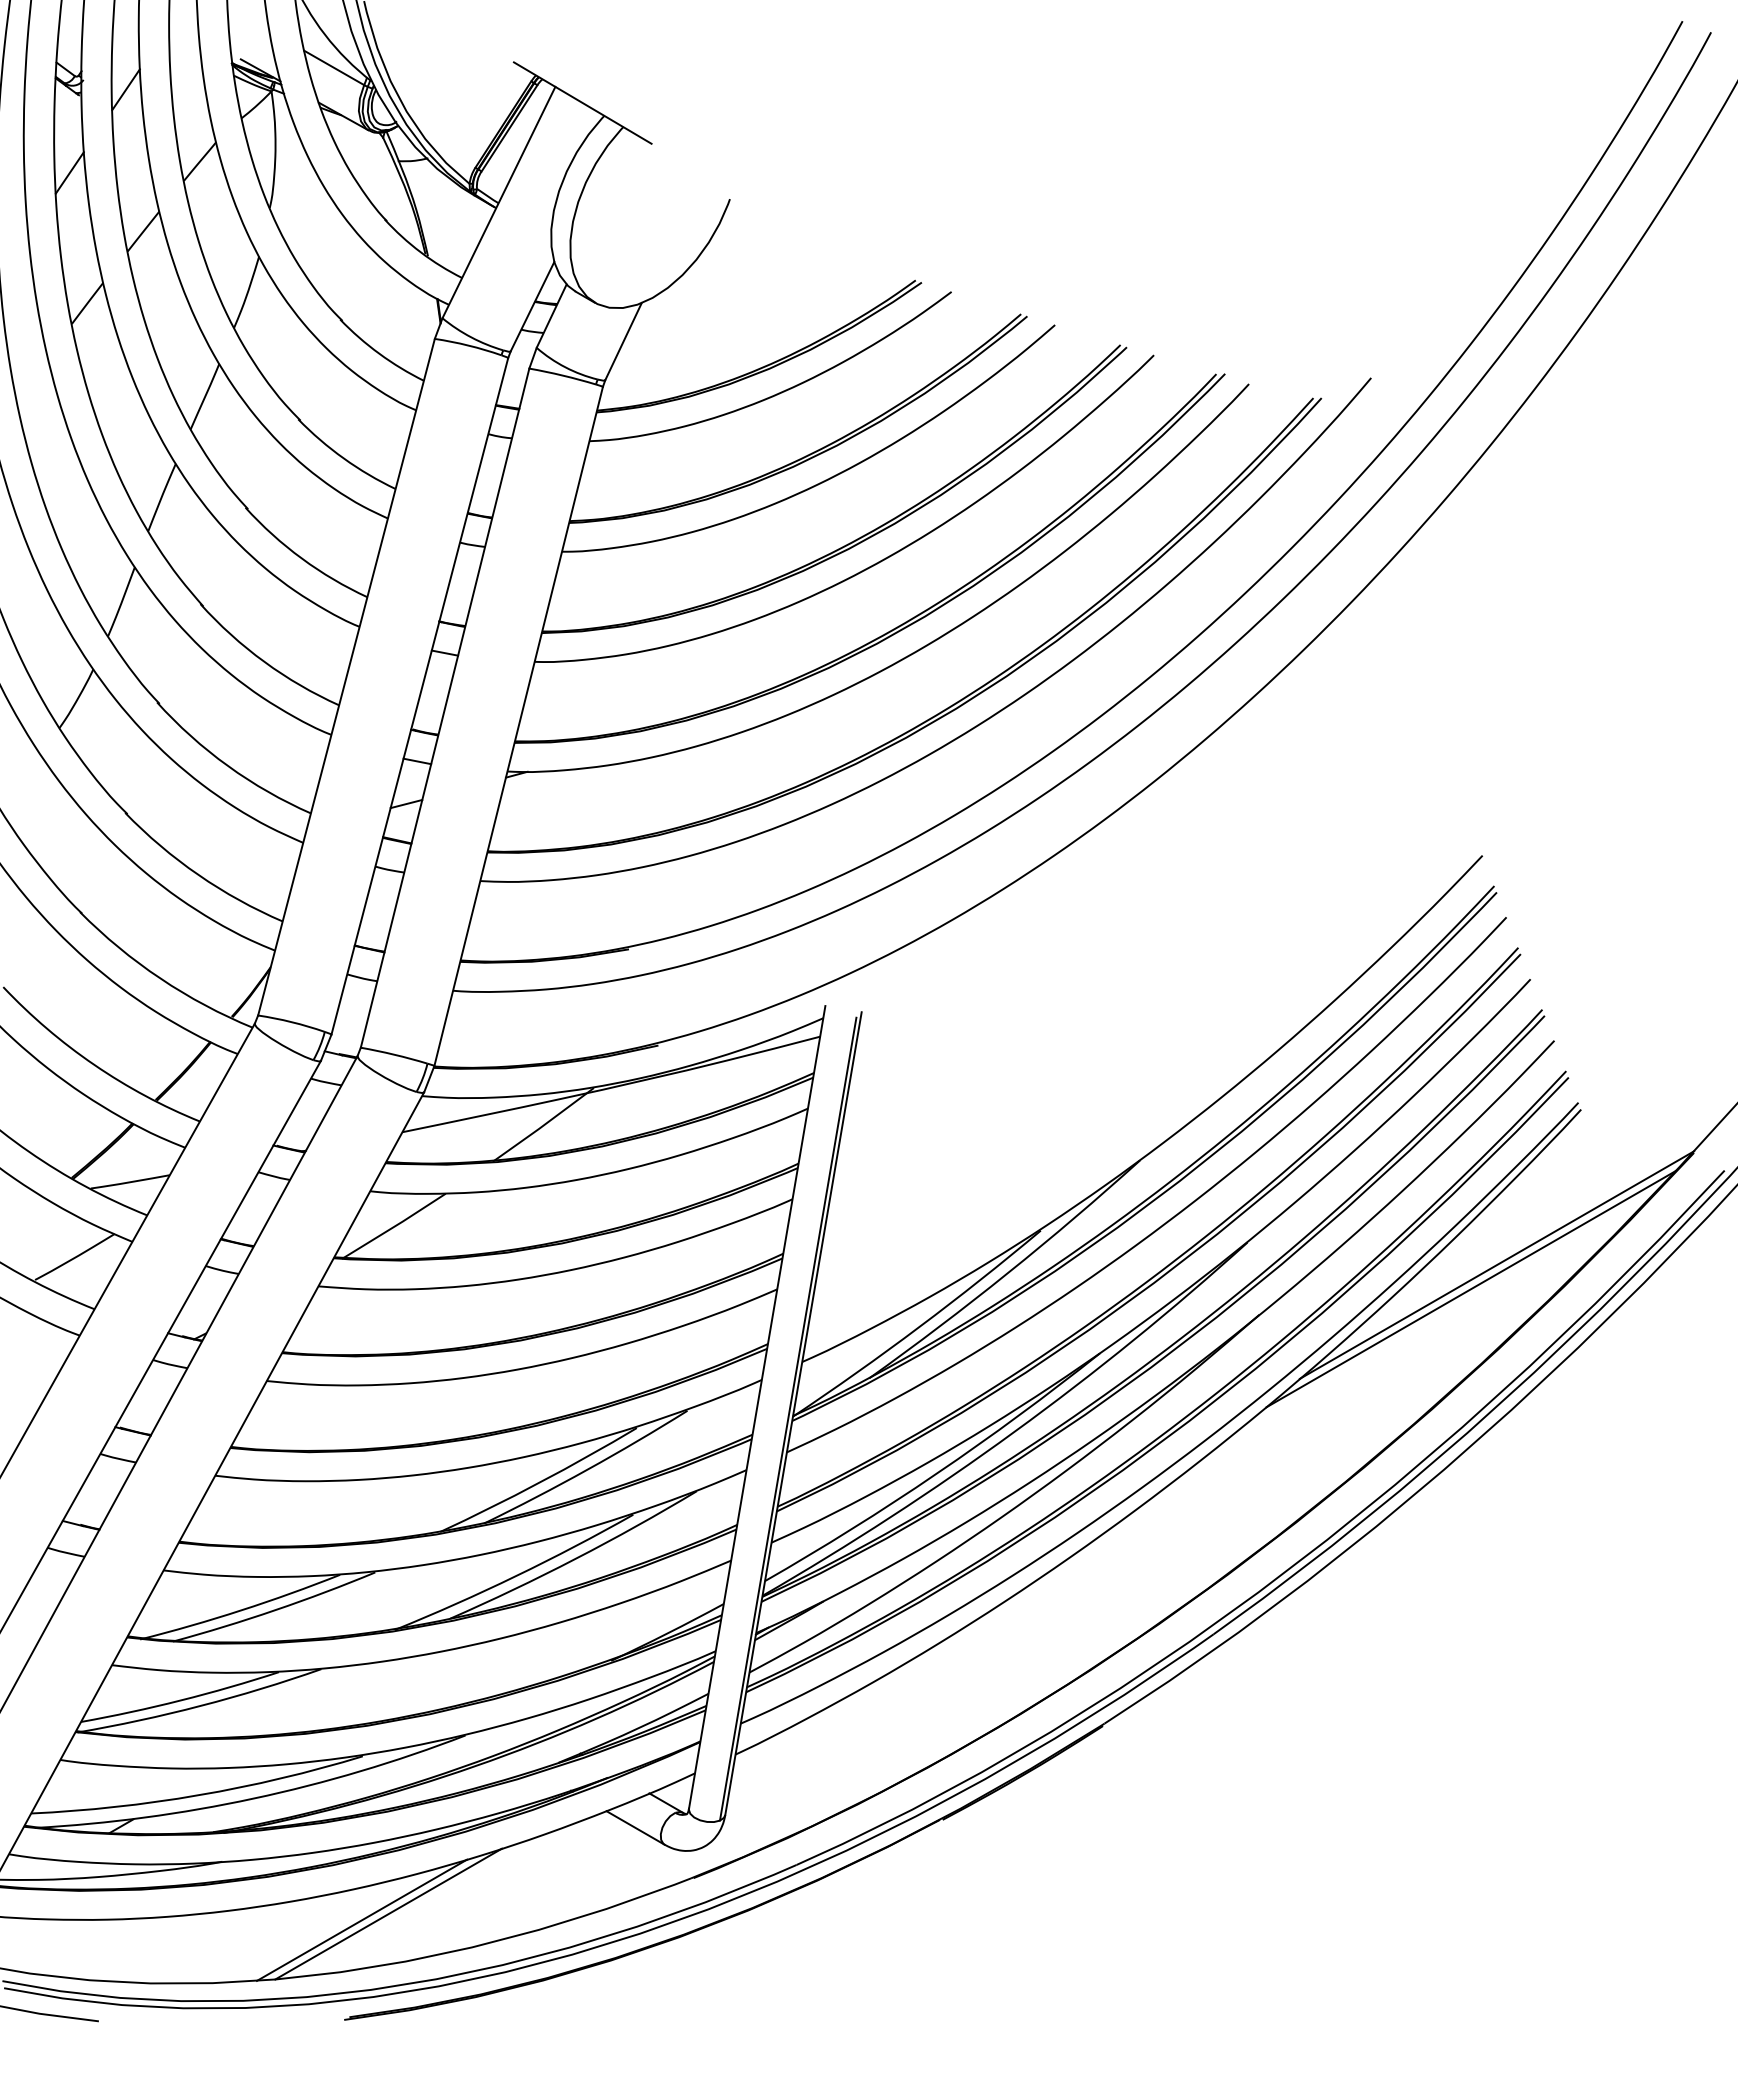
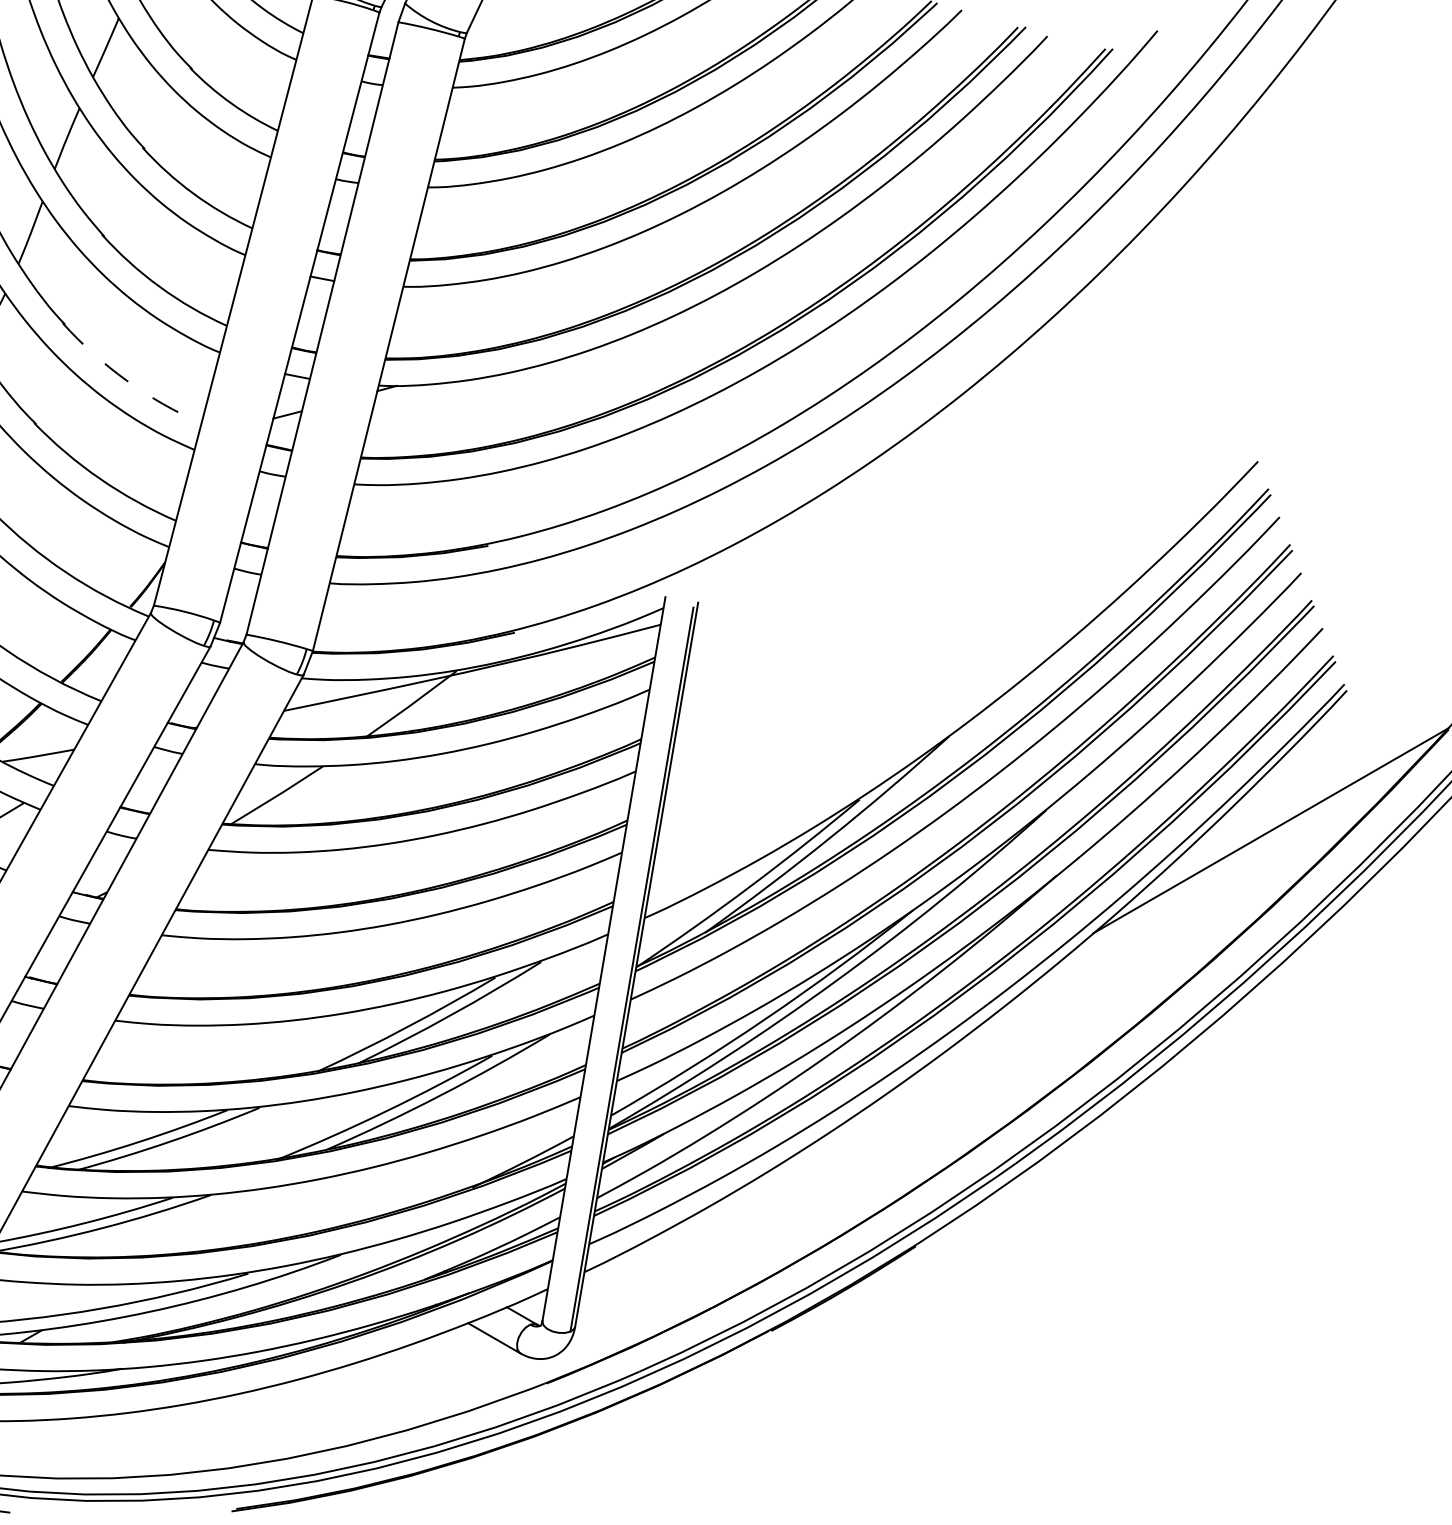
arc: (228, 766) -> (127, 381), solid -> dashed
line: (1470, 1289) -> (1247, 852), removed
line: (388, 1913) -> (271, 1415), removed
line: (362, 1919) -> (248, 1420), removed

